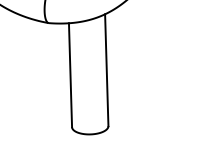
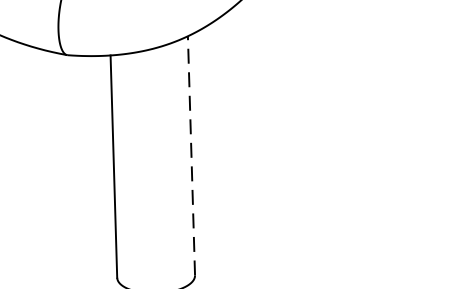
line: (106, 70) -> (190, 156), solid -> dashed

